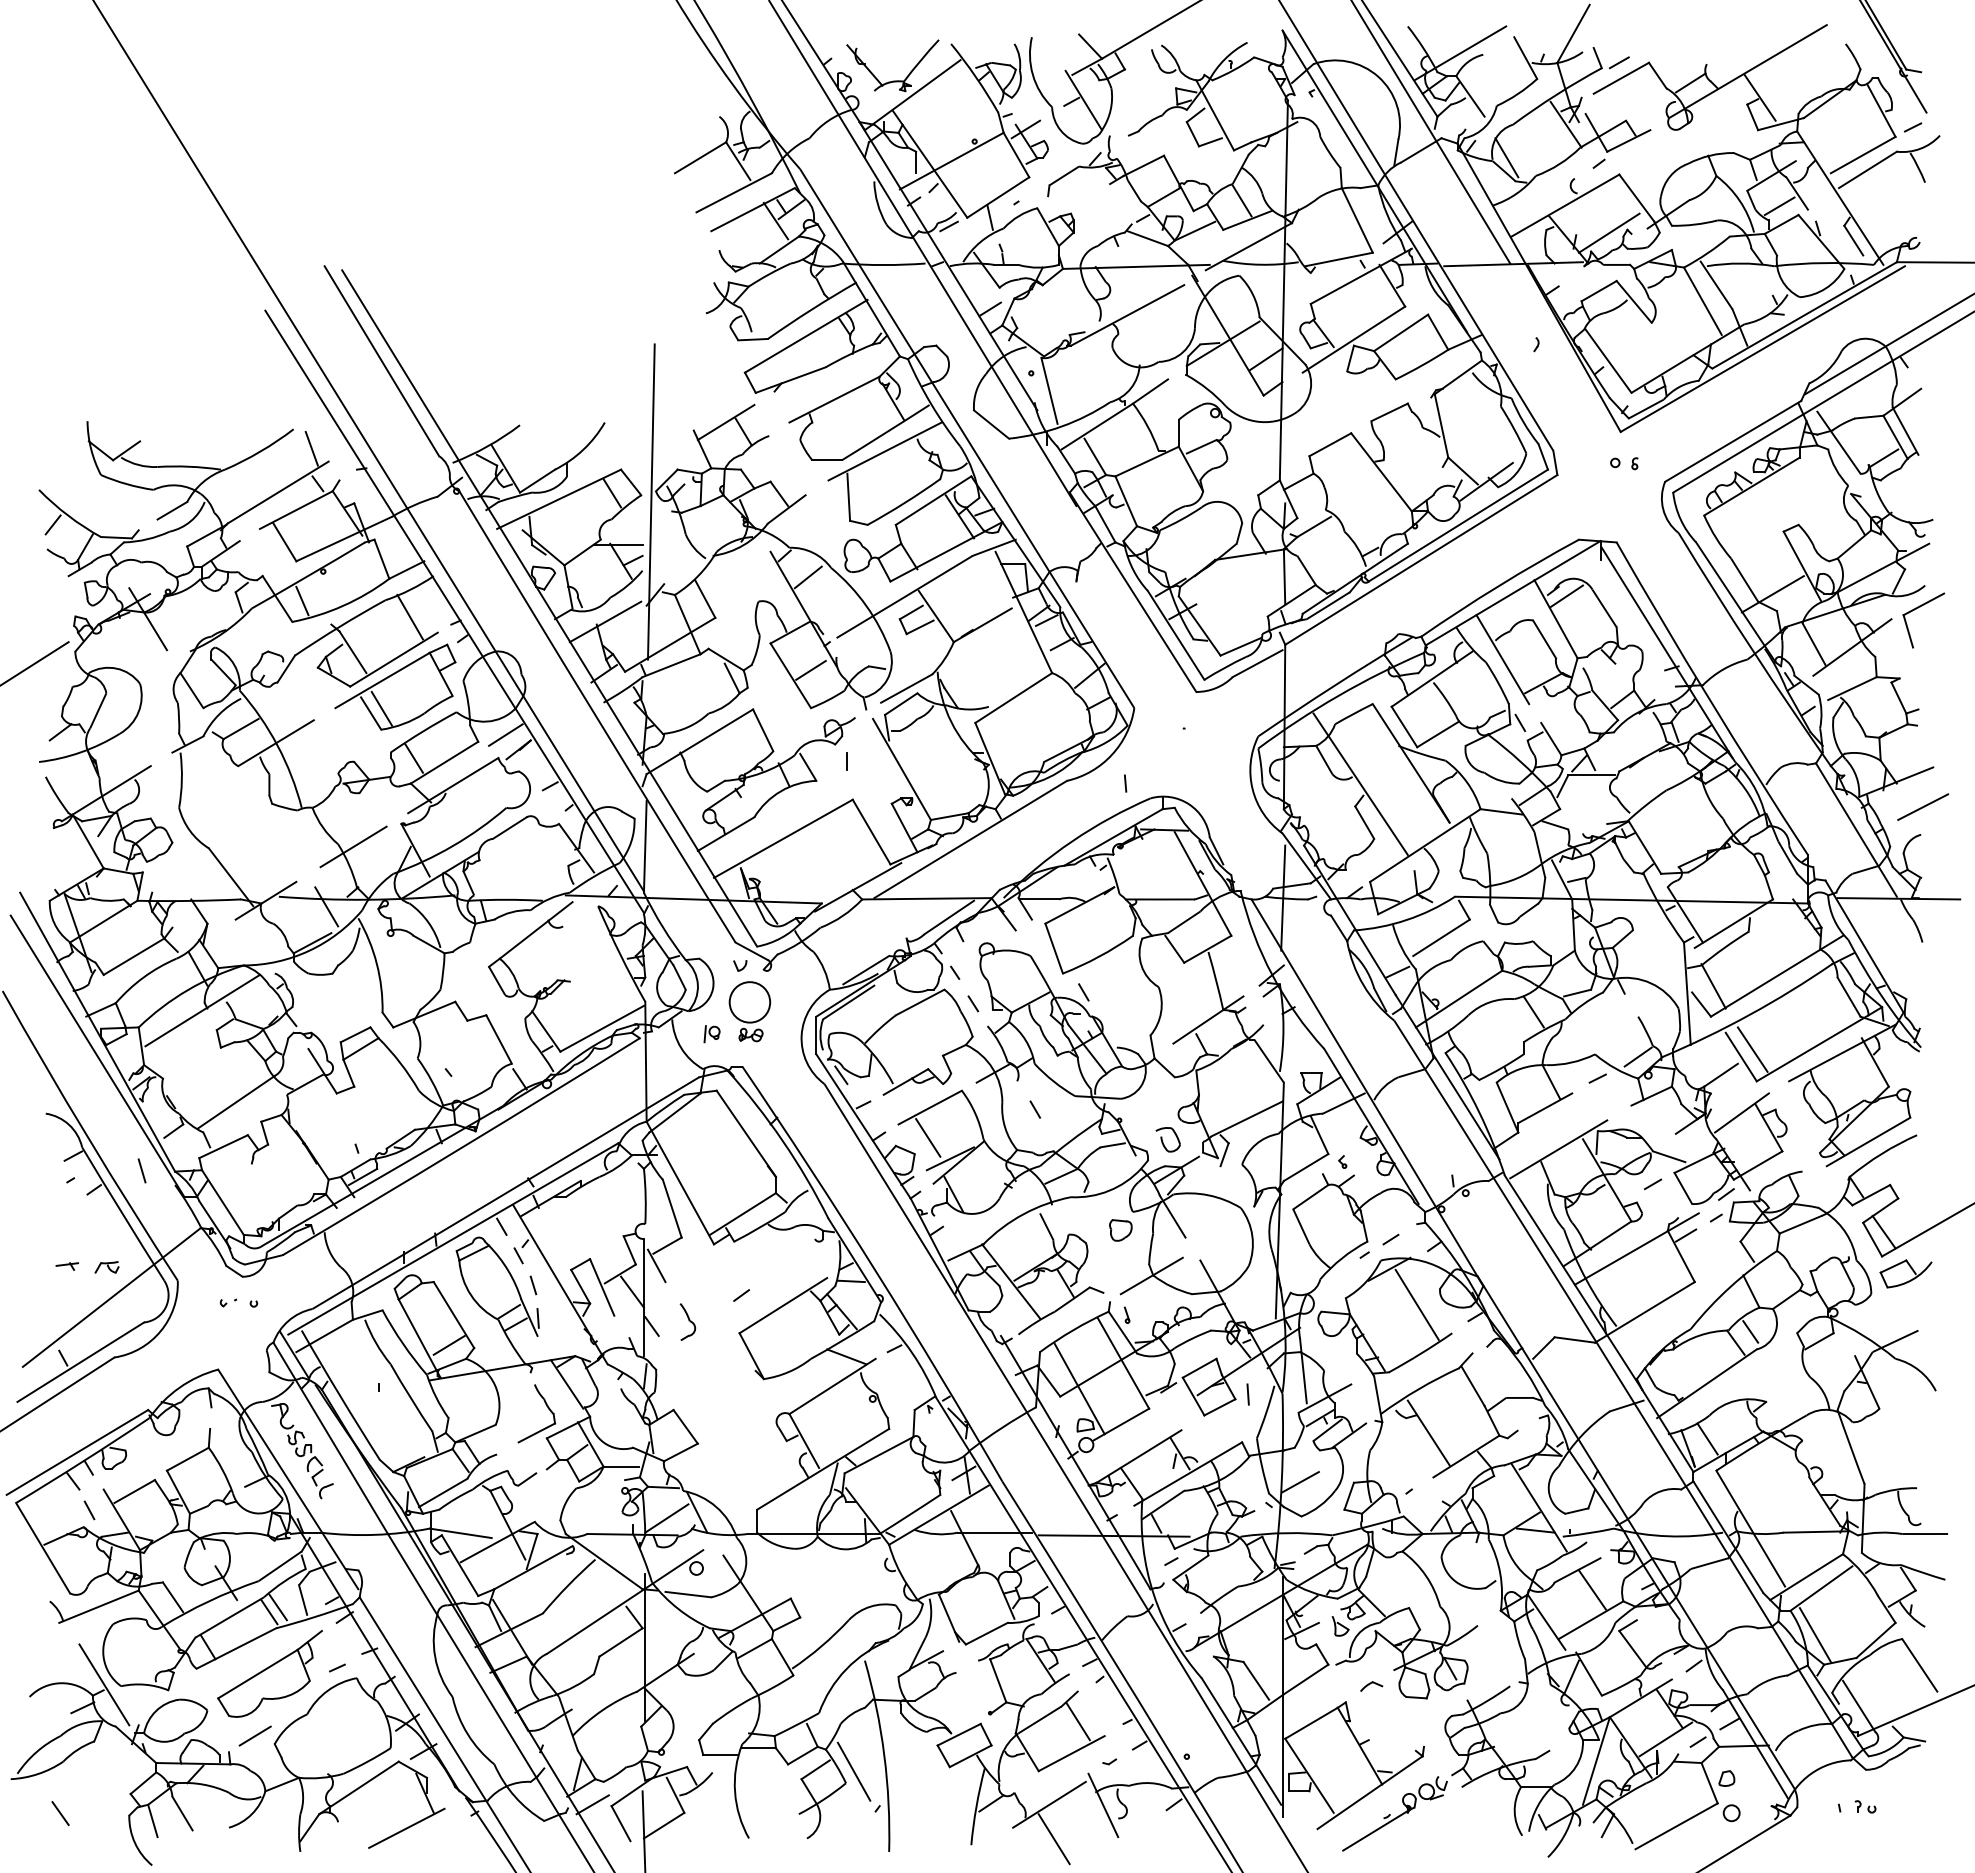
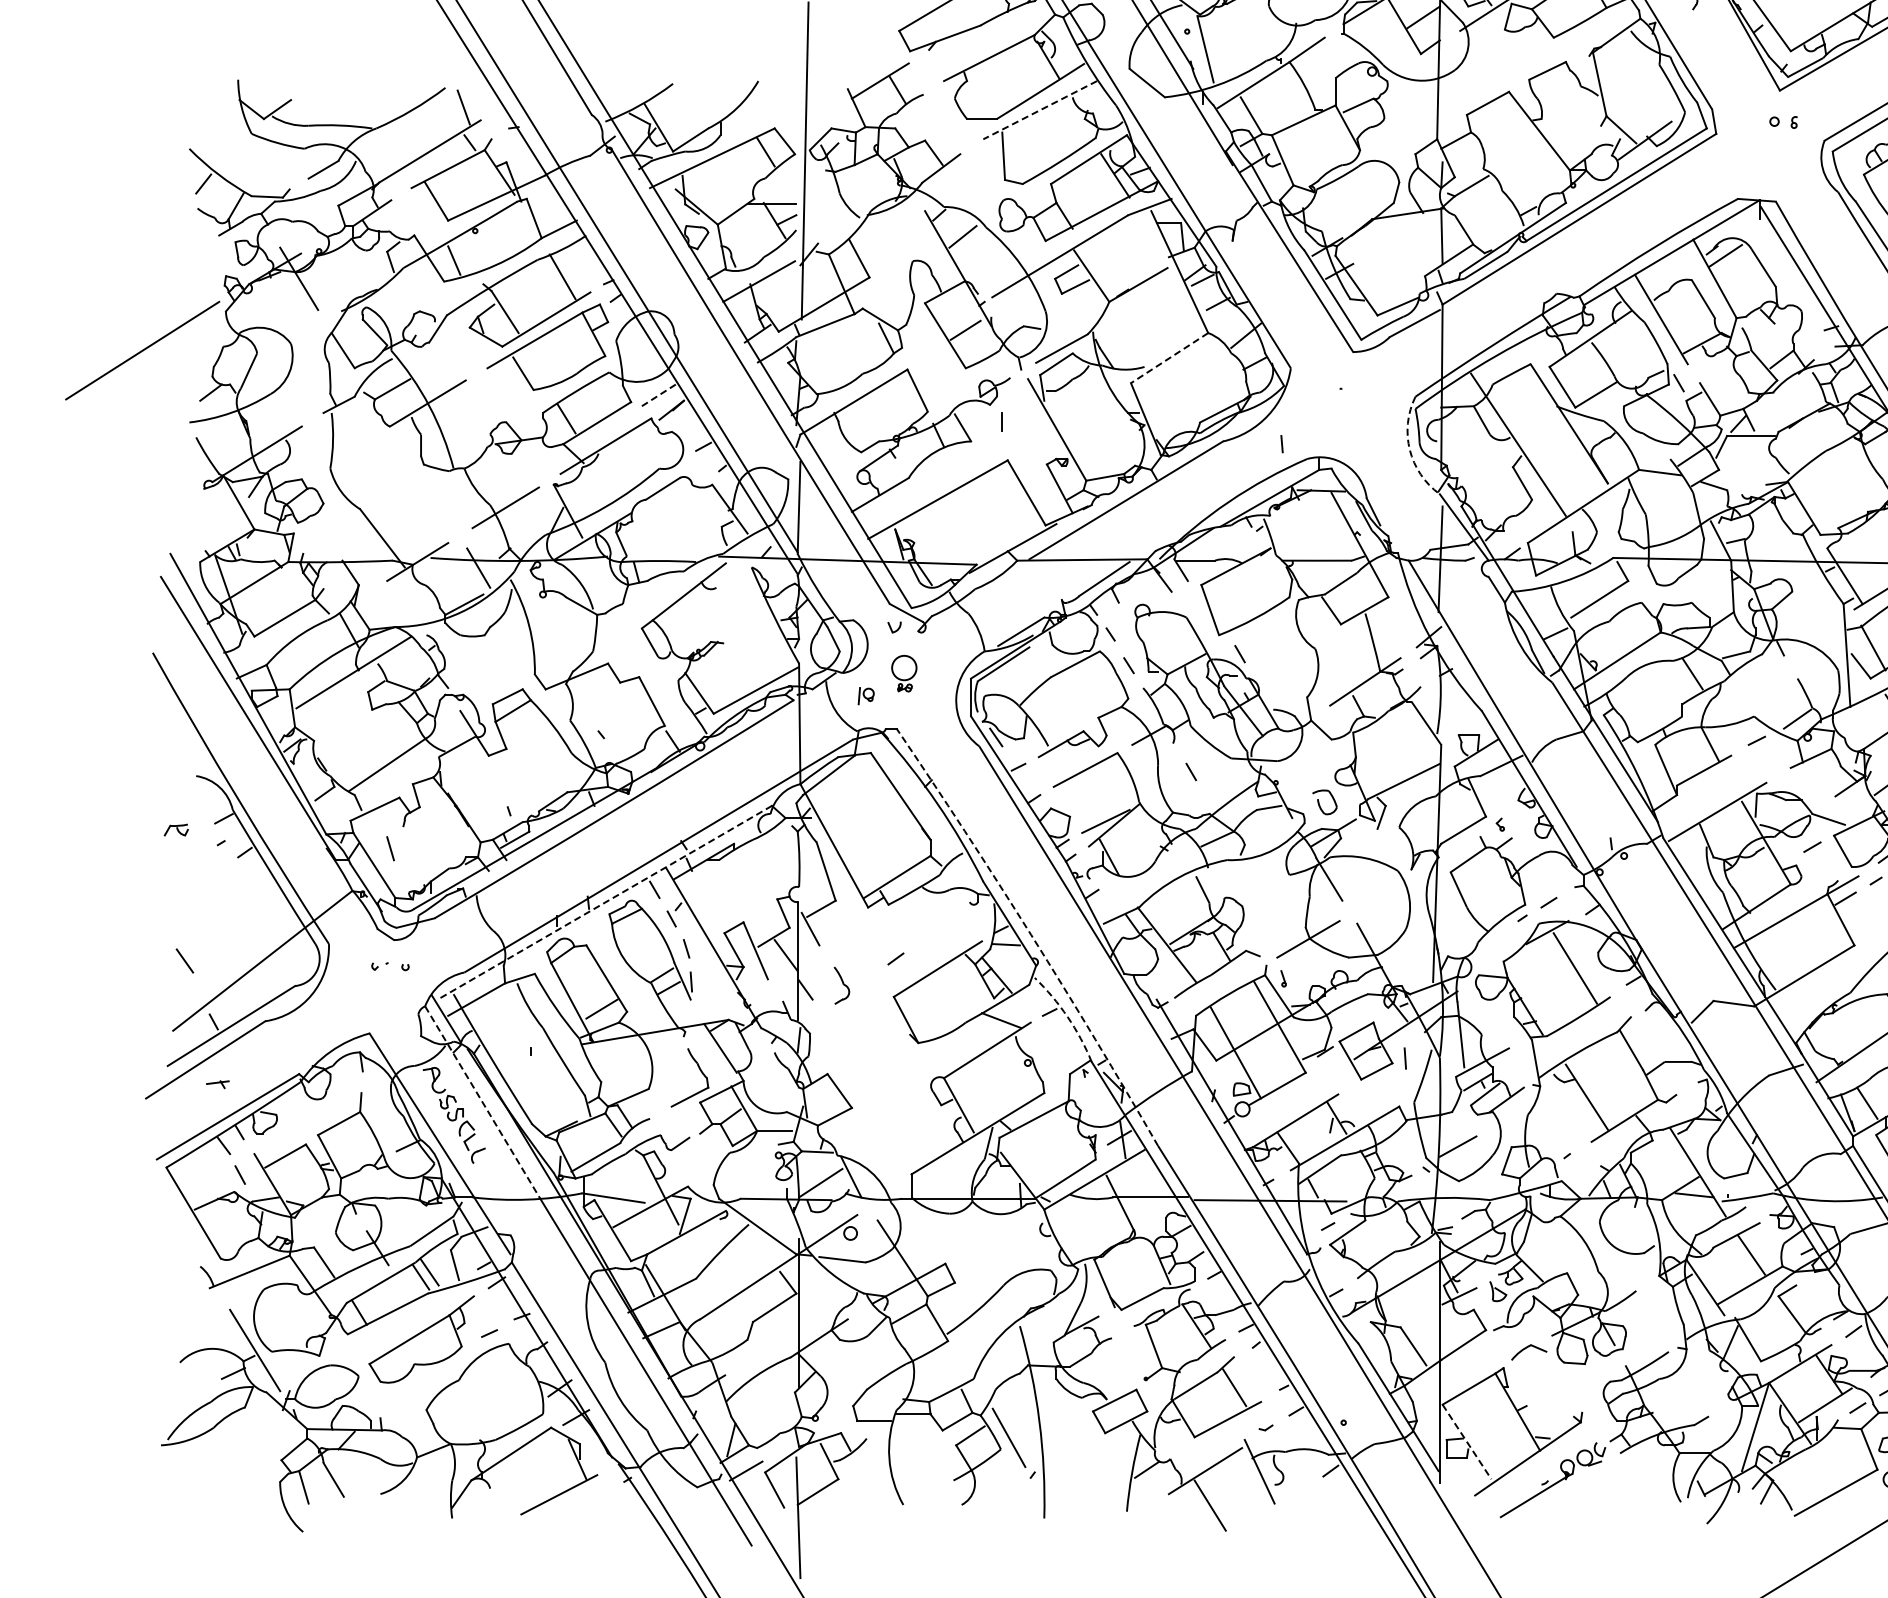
line: (885, 451) -> (1040, 110), solid -> dashed
line: (1013, 698) -> (1169, 358), solid -> dashed
line: (381, 708) -> (533, 368), removed
line: (505, 735) -> (658, 395), solid -> dashed
arc: (1252, 789) -> (1409, 450), solid -> dashed
part: (749, 1011) -> (903, 673), size x0.6
line: (928, 1137) -> (1083, 800), removed
line: (141, 1170) -> (390, 848), moved
part: (1120, 1230) -> (1276, 893), removed
line: (453, 1238) -> (606, 901), solid -> dashed
part: (66, 1266) -> (217, 1084), moved
part: (106, 1267) -> (175, 830), moved
arc: (876, 1271) -> (1031, 934), solid -> dashed
arc: (912, 1353) -> (1067, 1017), solid -> dashed
line: (330, 1438) -> (482, 1102), solid -> dashed
part: (1371, 1686) -> (1529, 1352), size x1.6
line: (254, 1735) -> (406, 1401), removed
line: (1309, 1776) -> (1467, 1442), solid -> dashed
line: (60, 1813) -> (184, 960), moved

